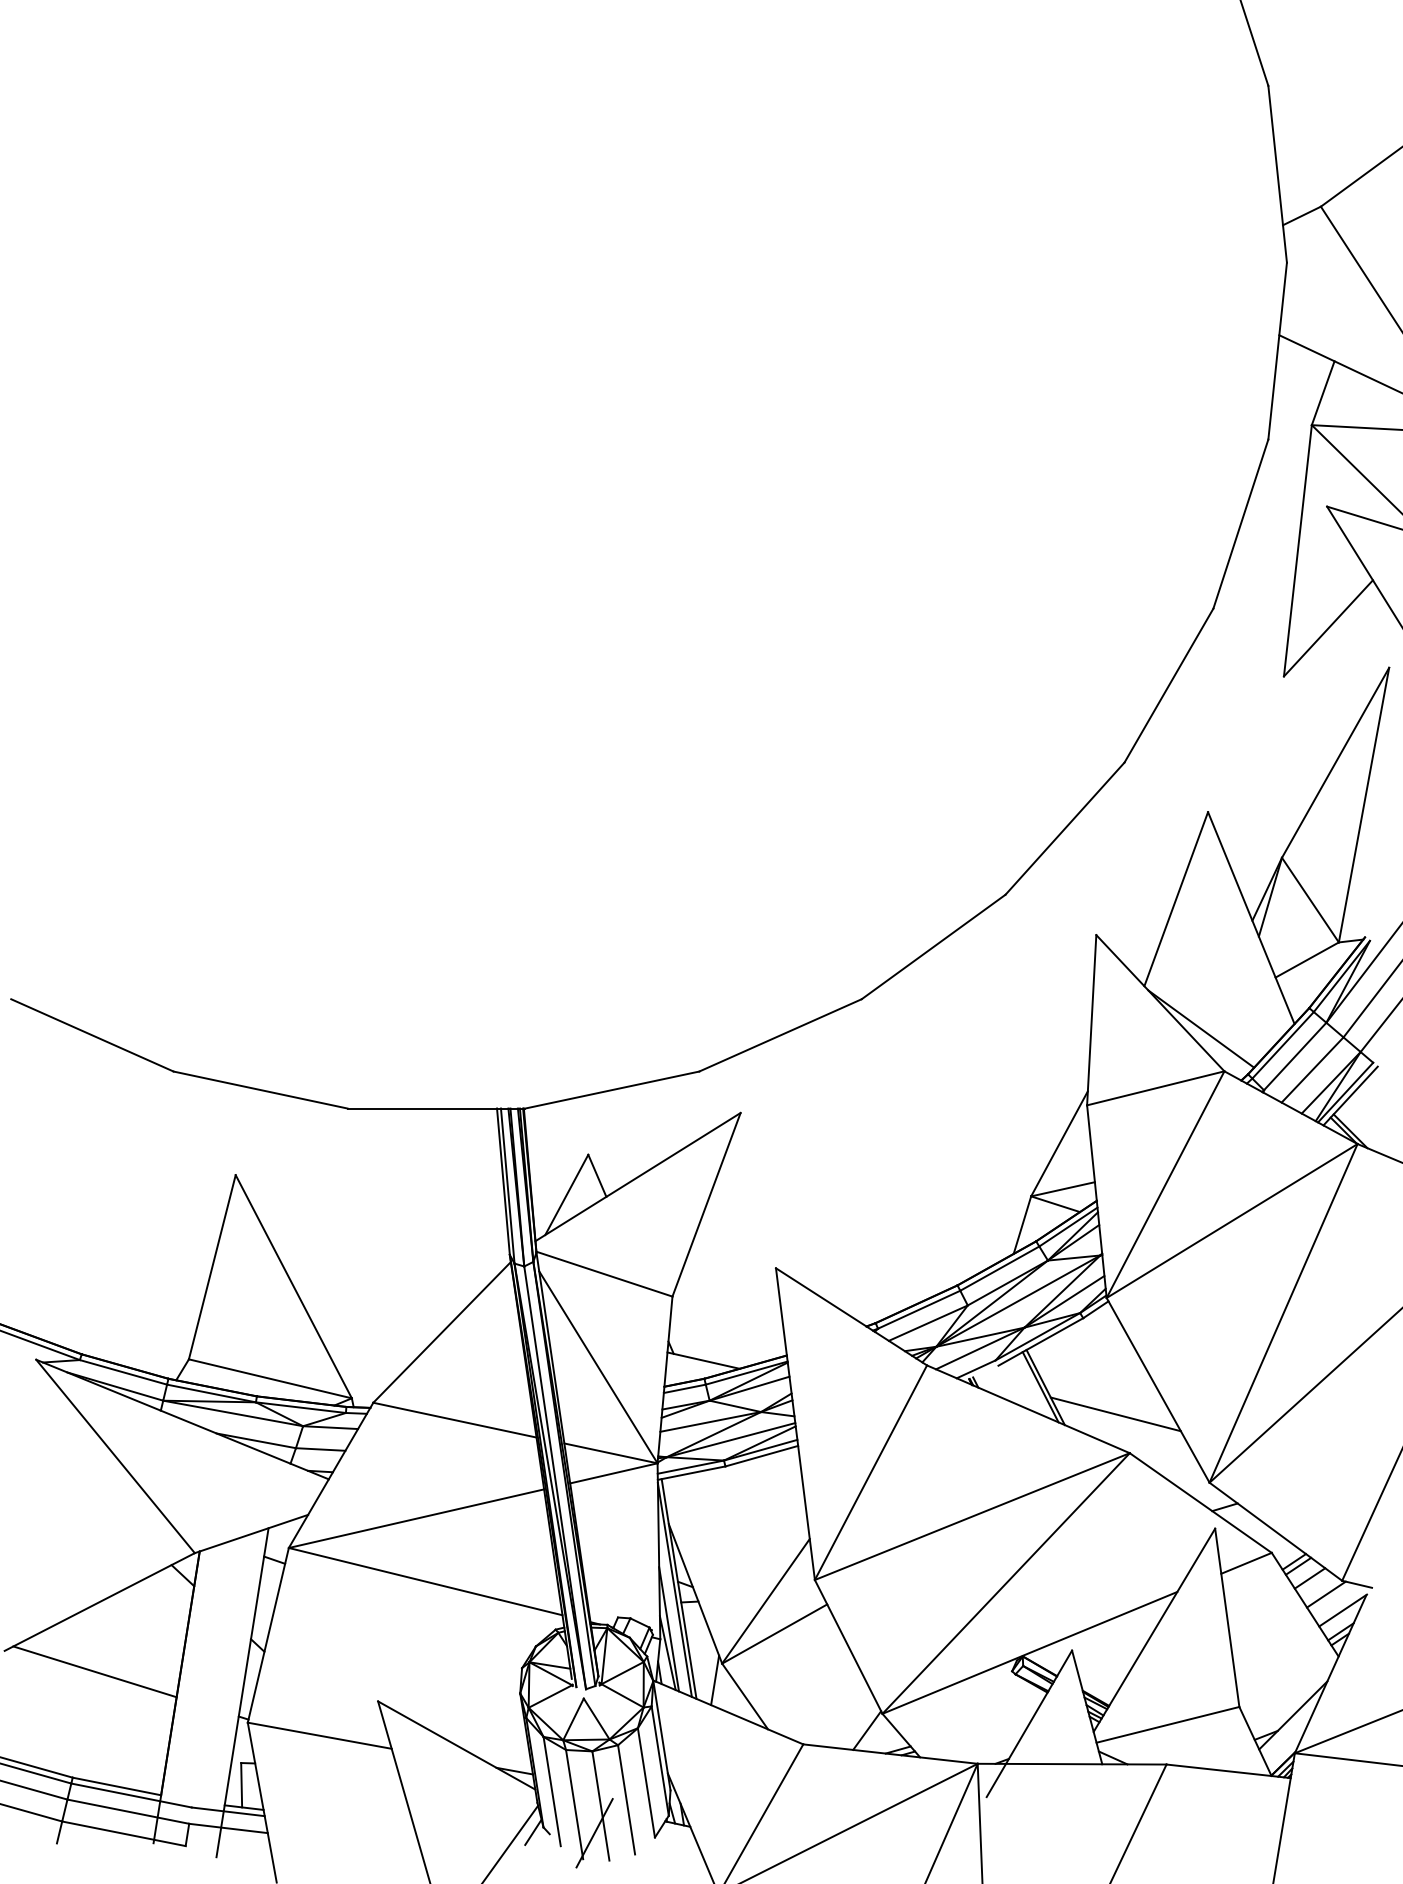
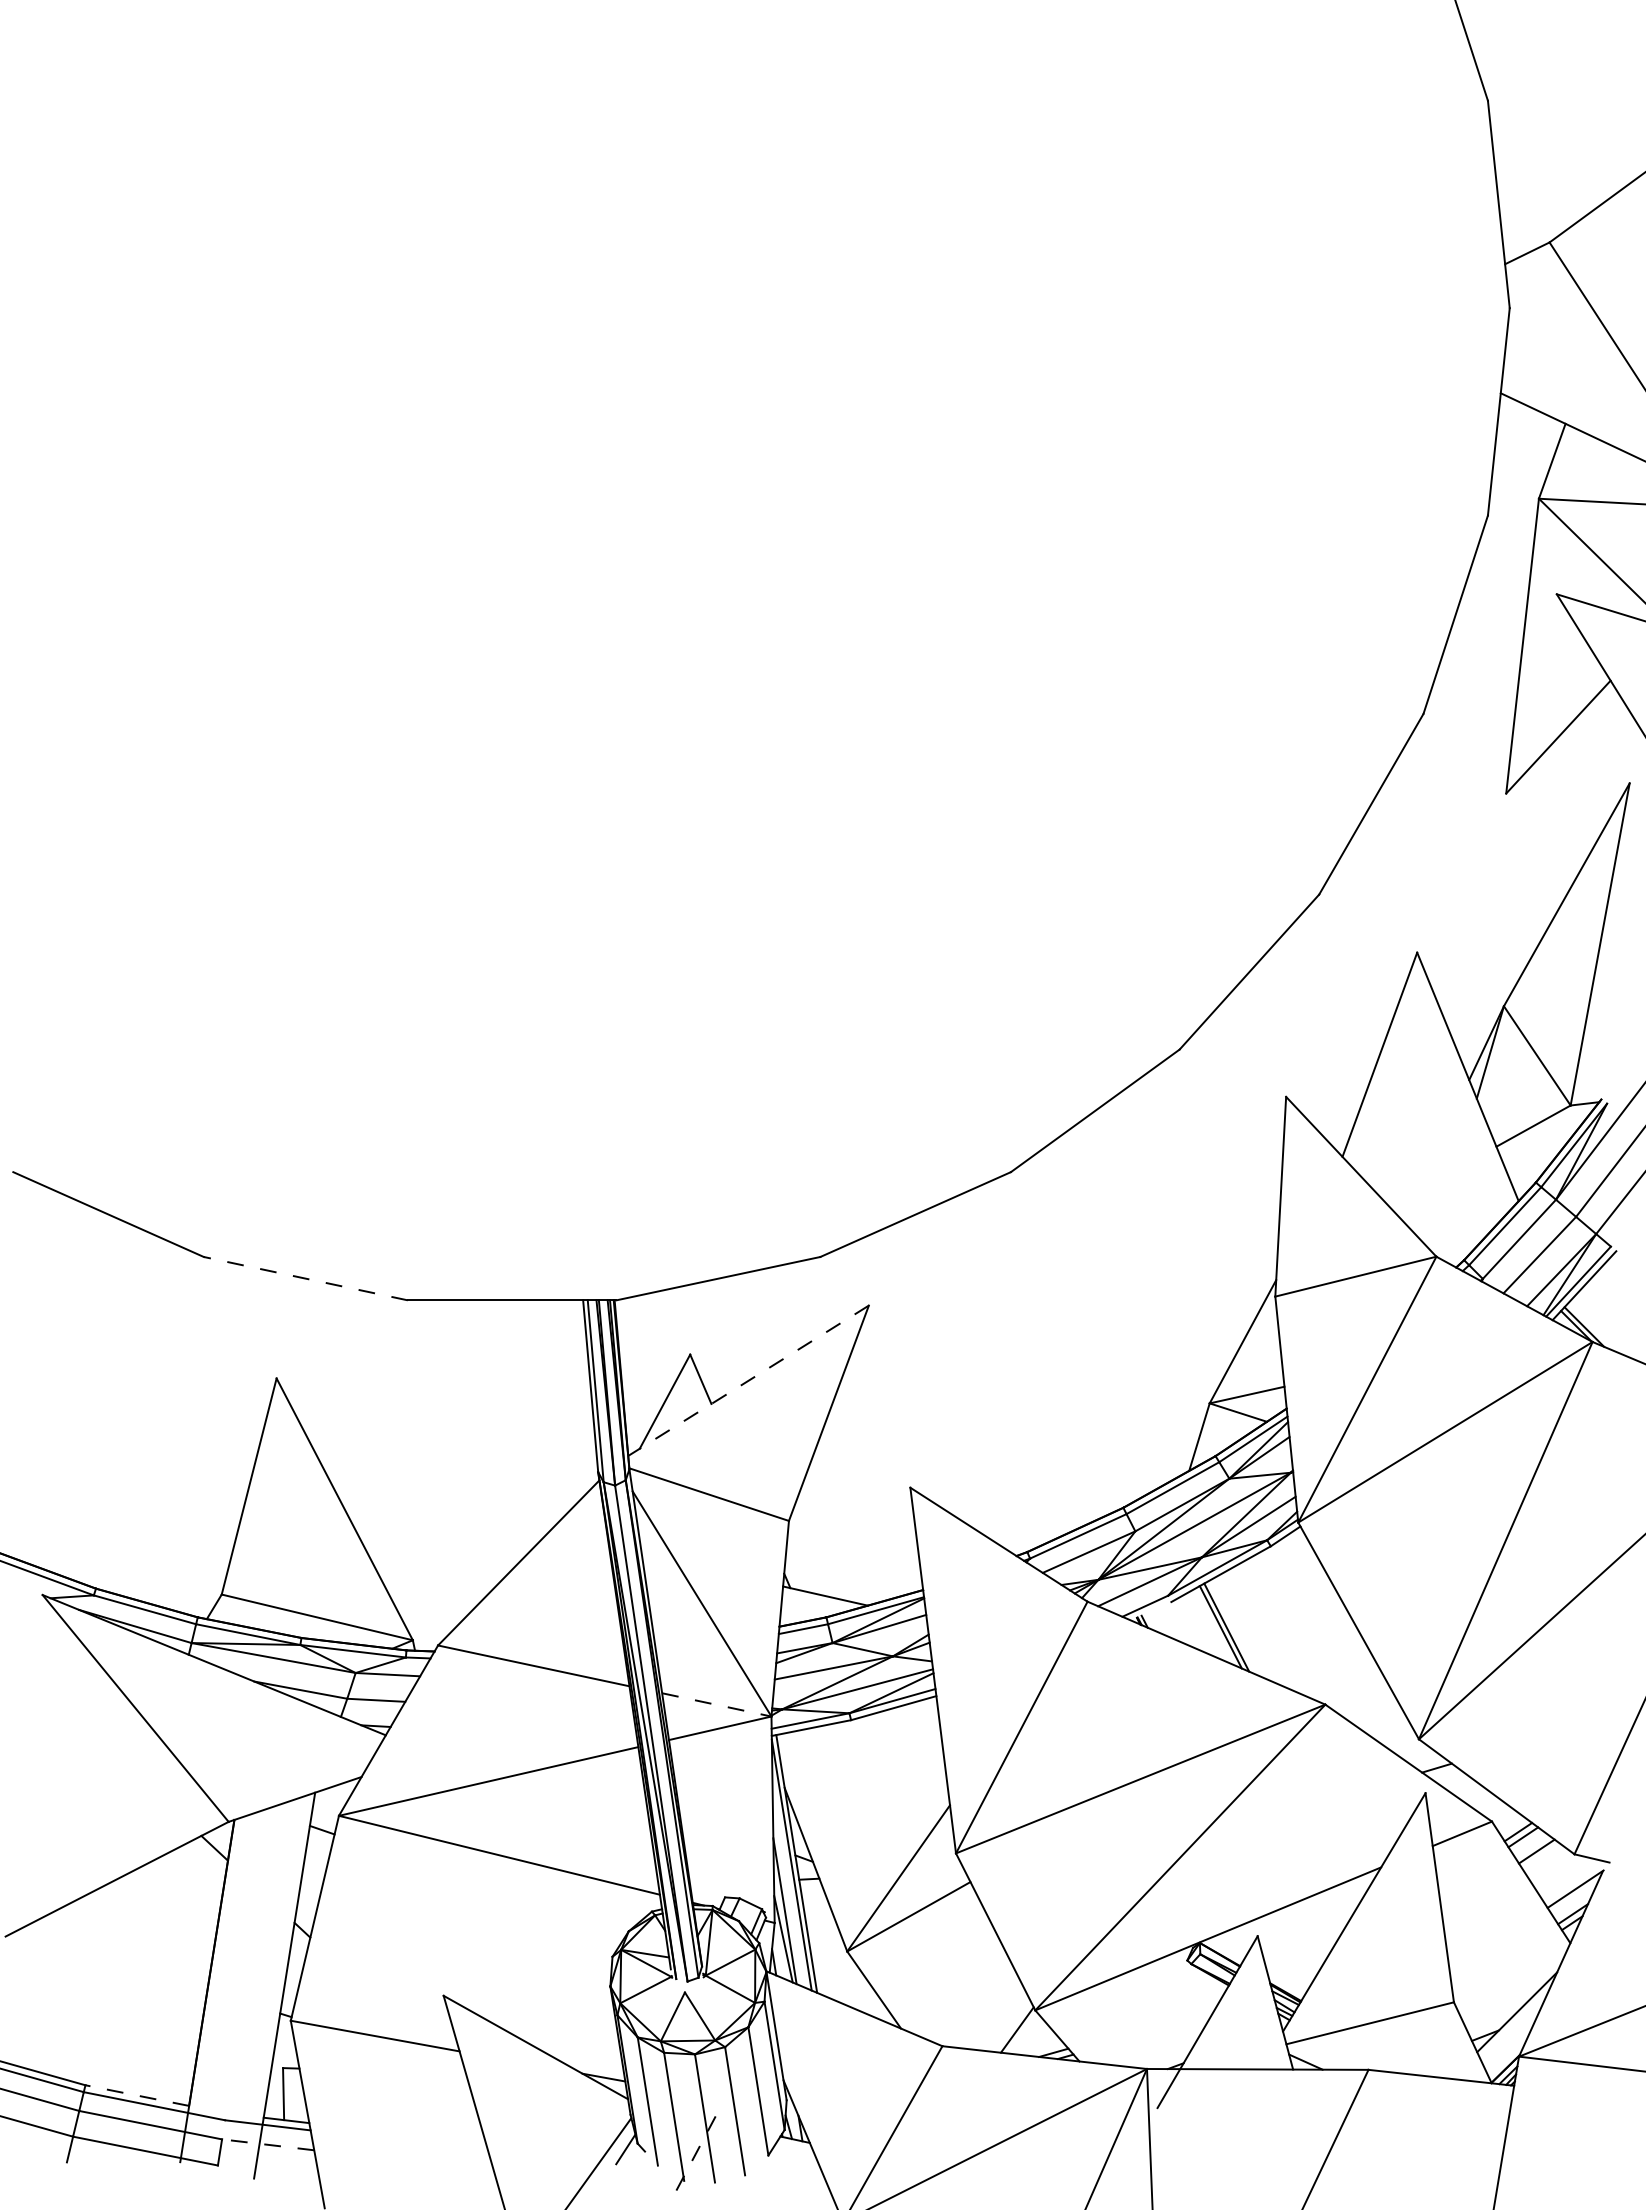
line: (1201, 1028) -> (1409, 1206), removed
line: (260, 1089) -> (305, 1278), solid -> dashed
line: (637, 1176) -> (748, 1380), solid -> dashed
line: (1115, 1413) -> (1308, 1658), removed
line: (610, 1453) -> (716, 1704), solid -> dashed
line: (1325, 1594) -> (1555, 1870), removed
line: (94, 1671) -> (111, 1960), removed
line: (714, 1680) -> (838, 1971), removed
line: (117, 1786) -> (137, 2095), solid -> dashed
line: (227, 1828) -> (267, 2144), solid -> dashed
line: (594, 1833) -> (697, 2150), solid -> dashed

